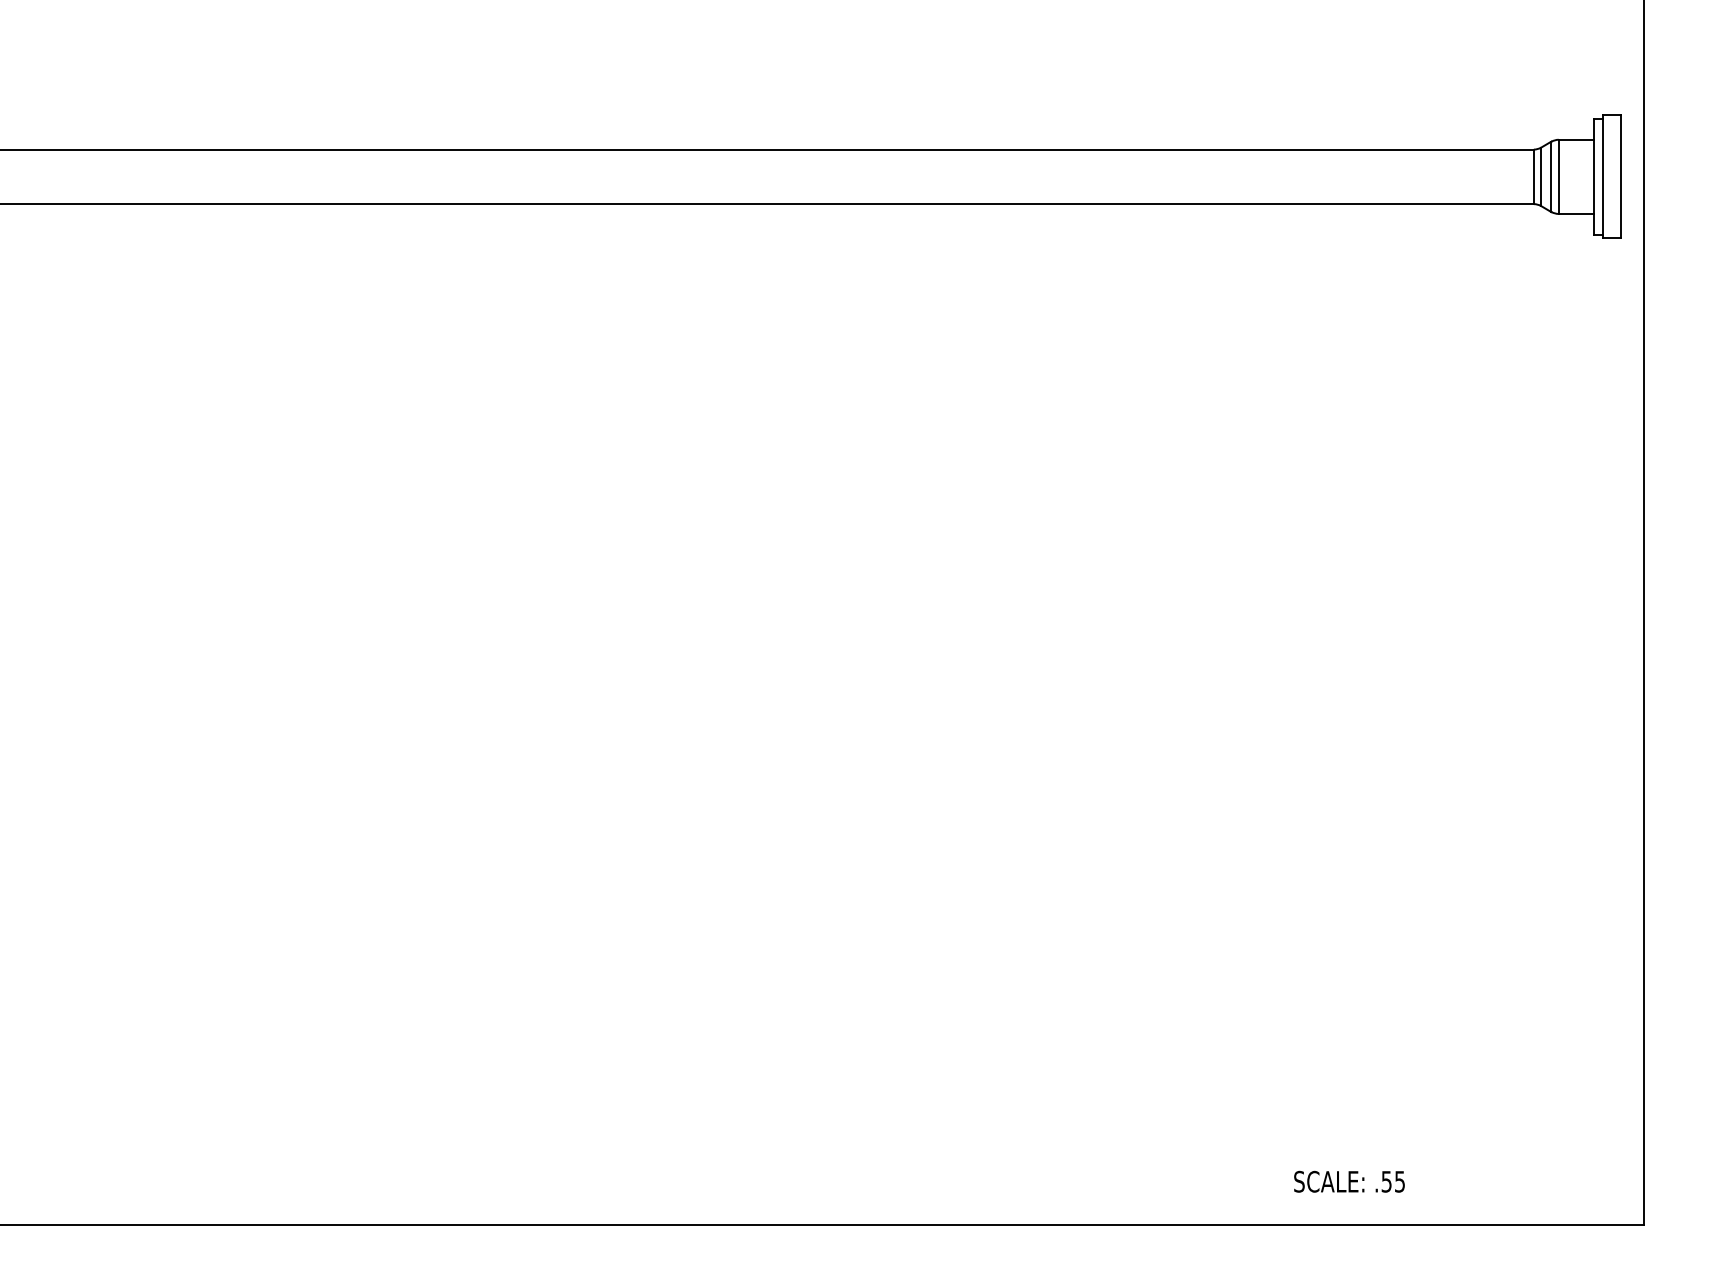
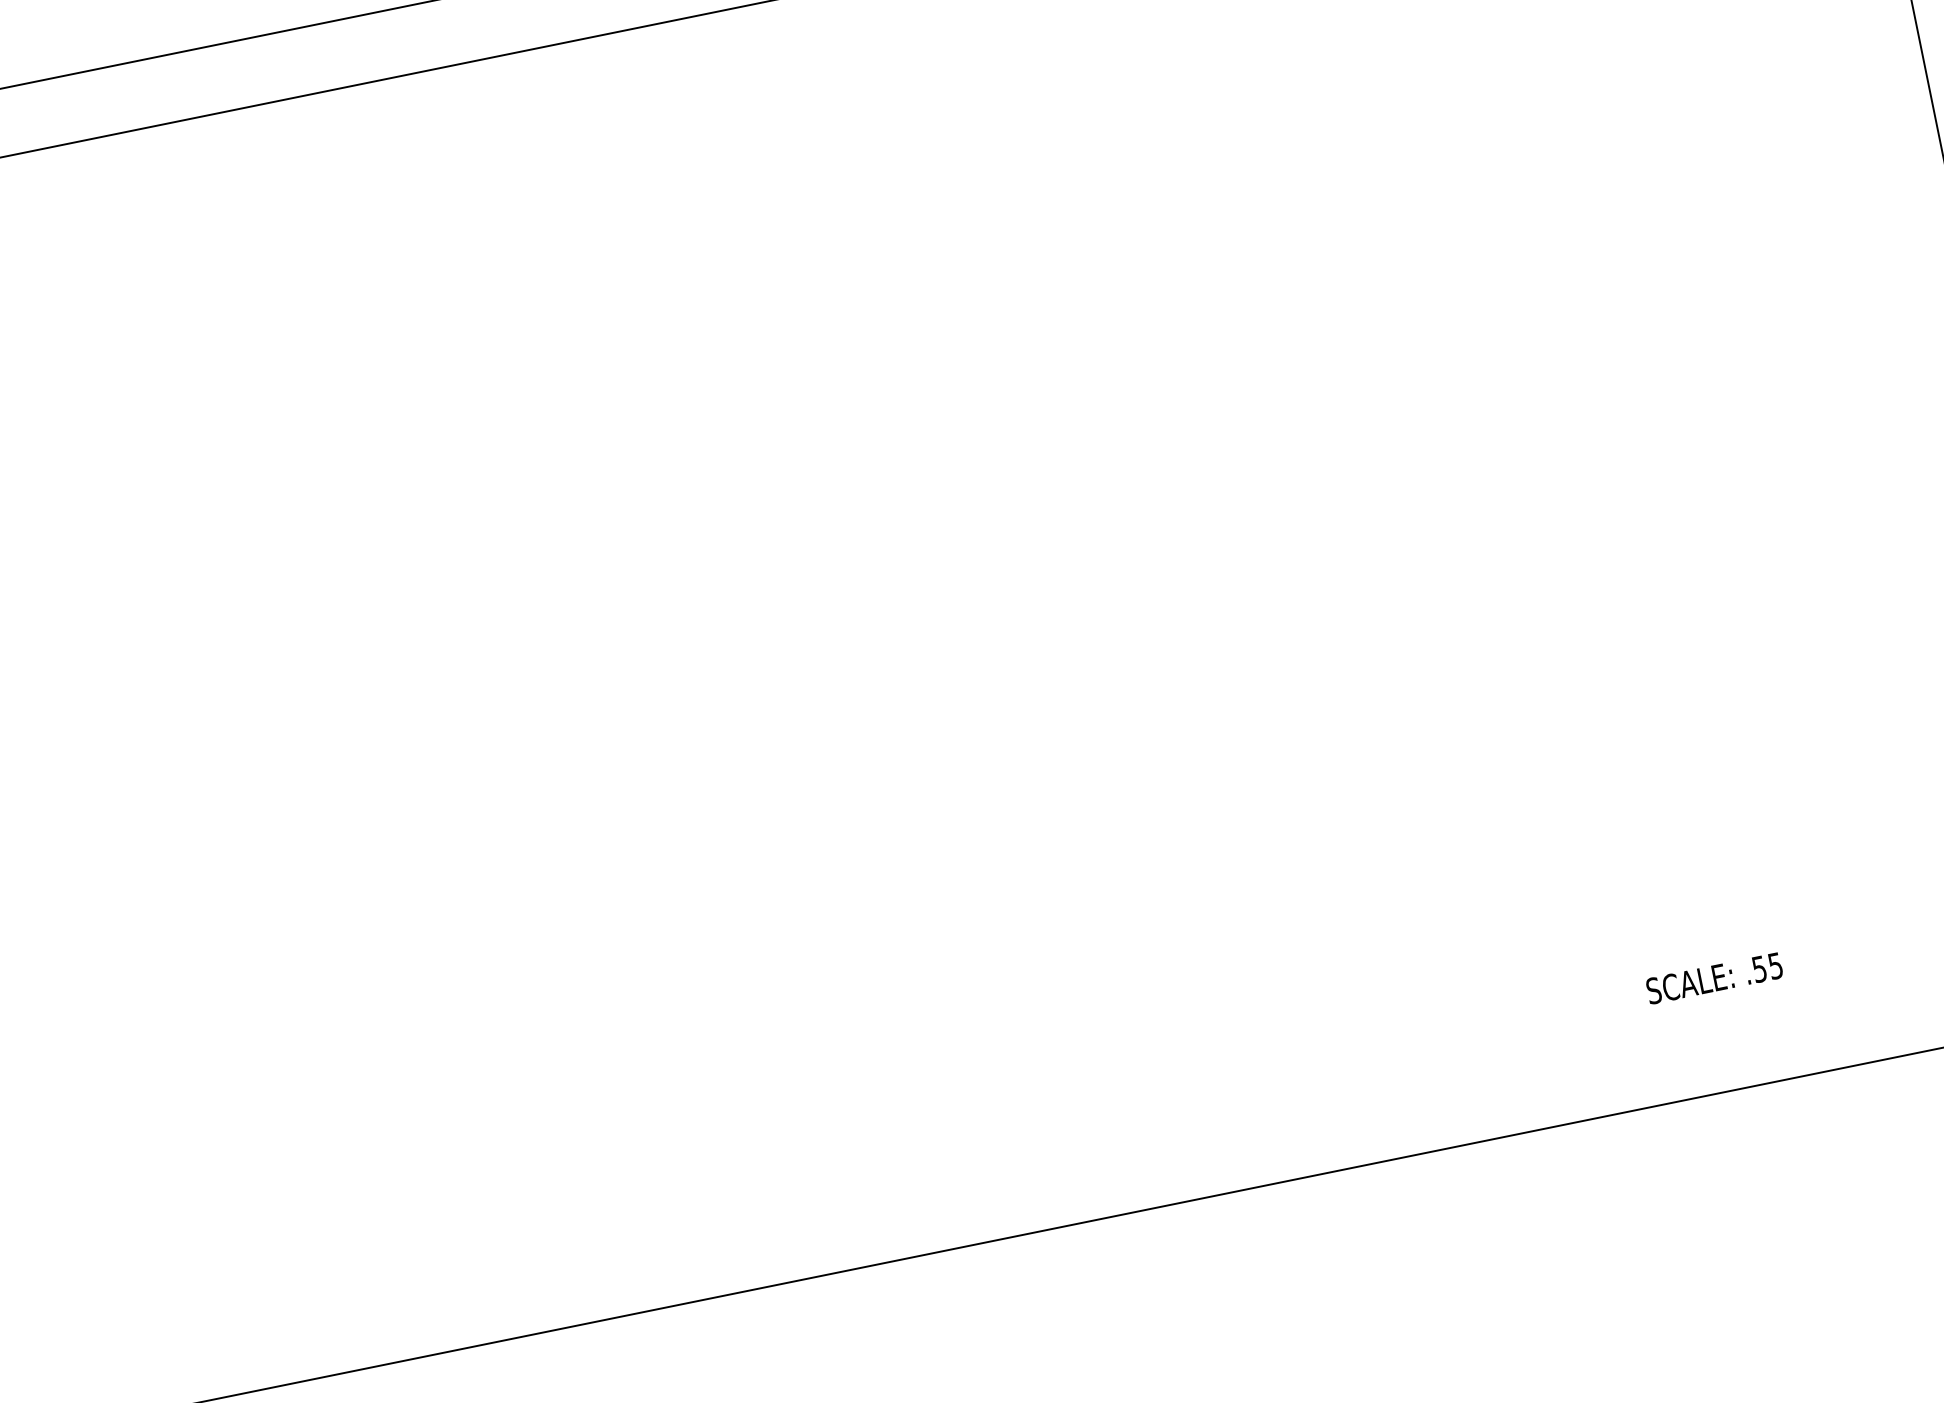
text: (1349, 1181) -> (1714, 978), moved

